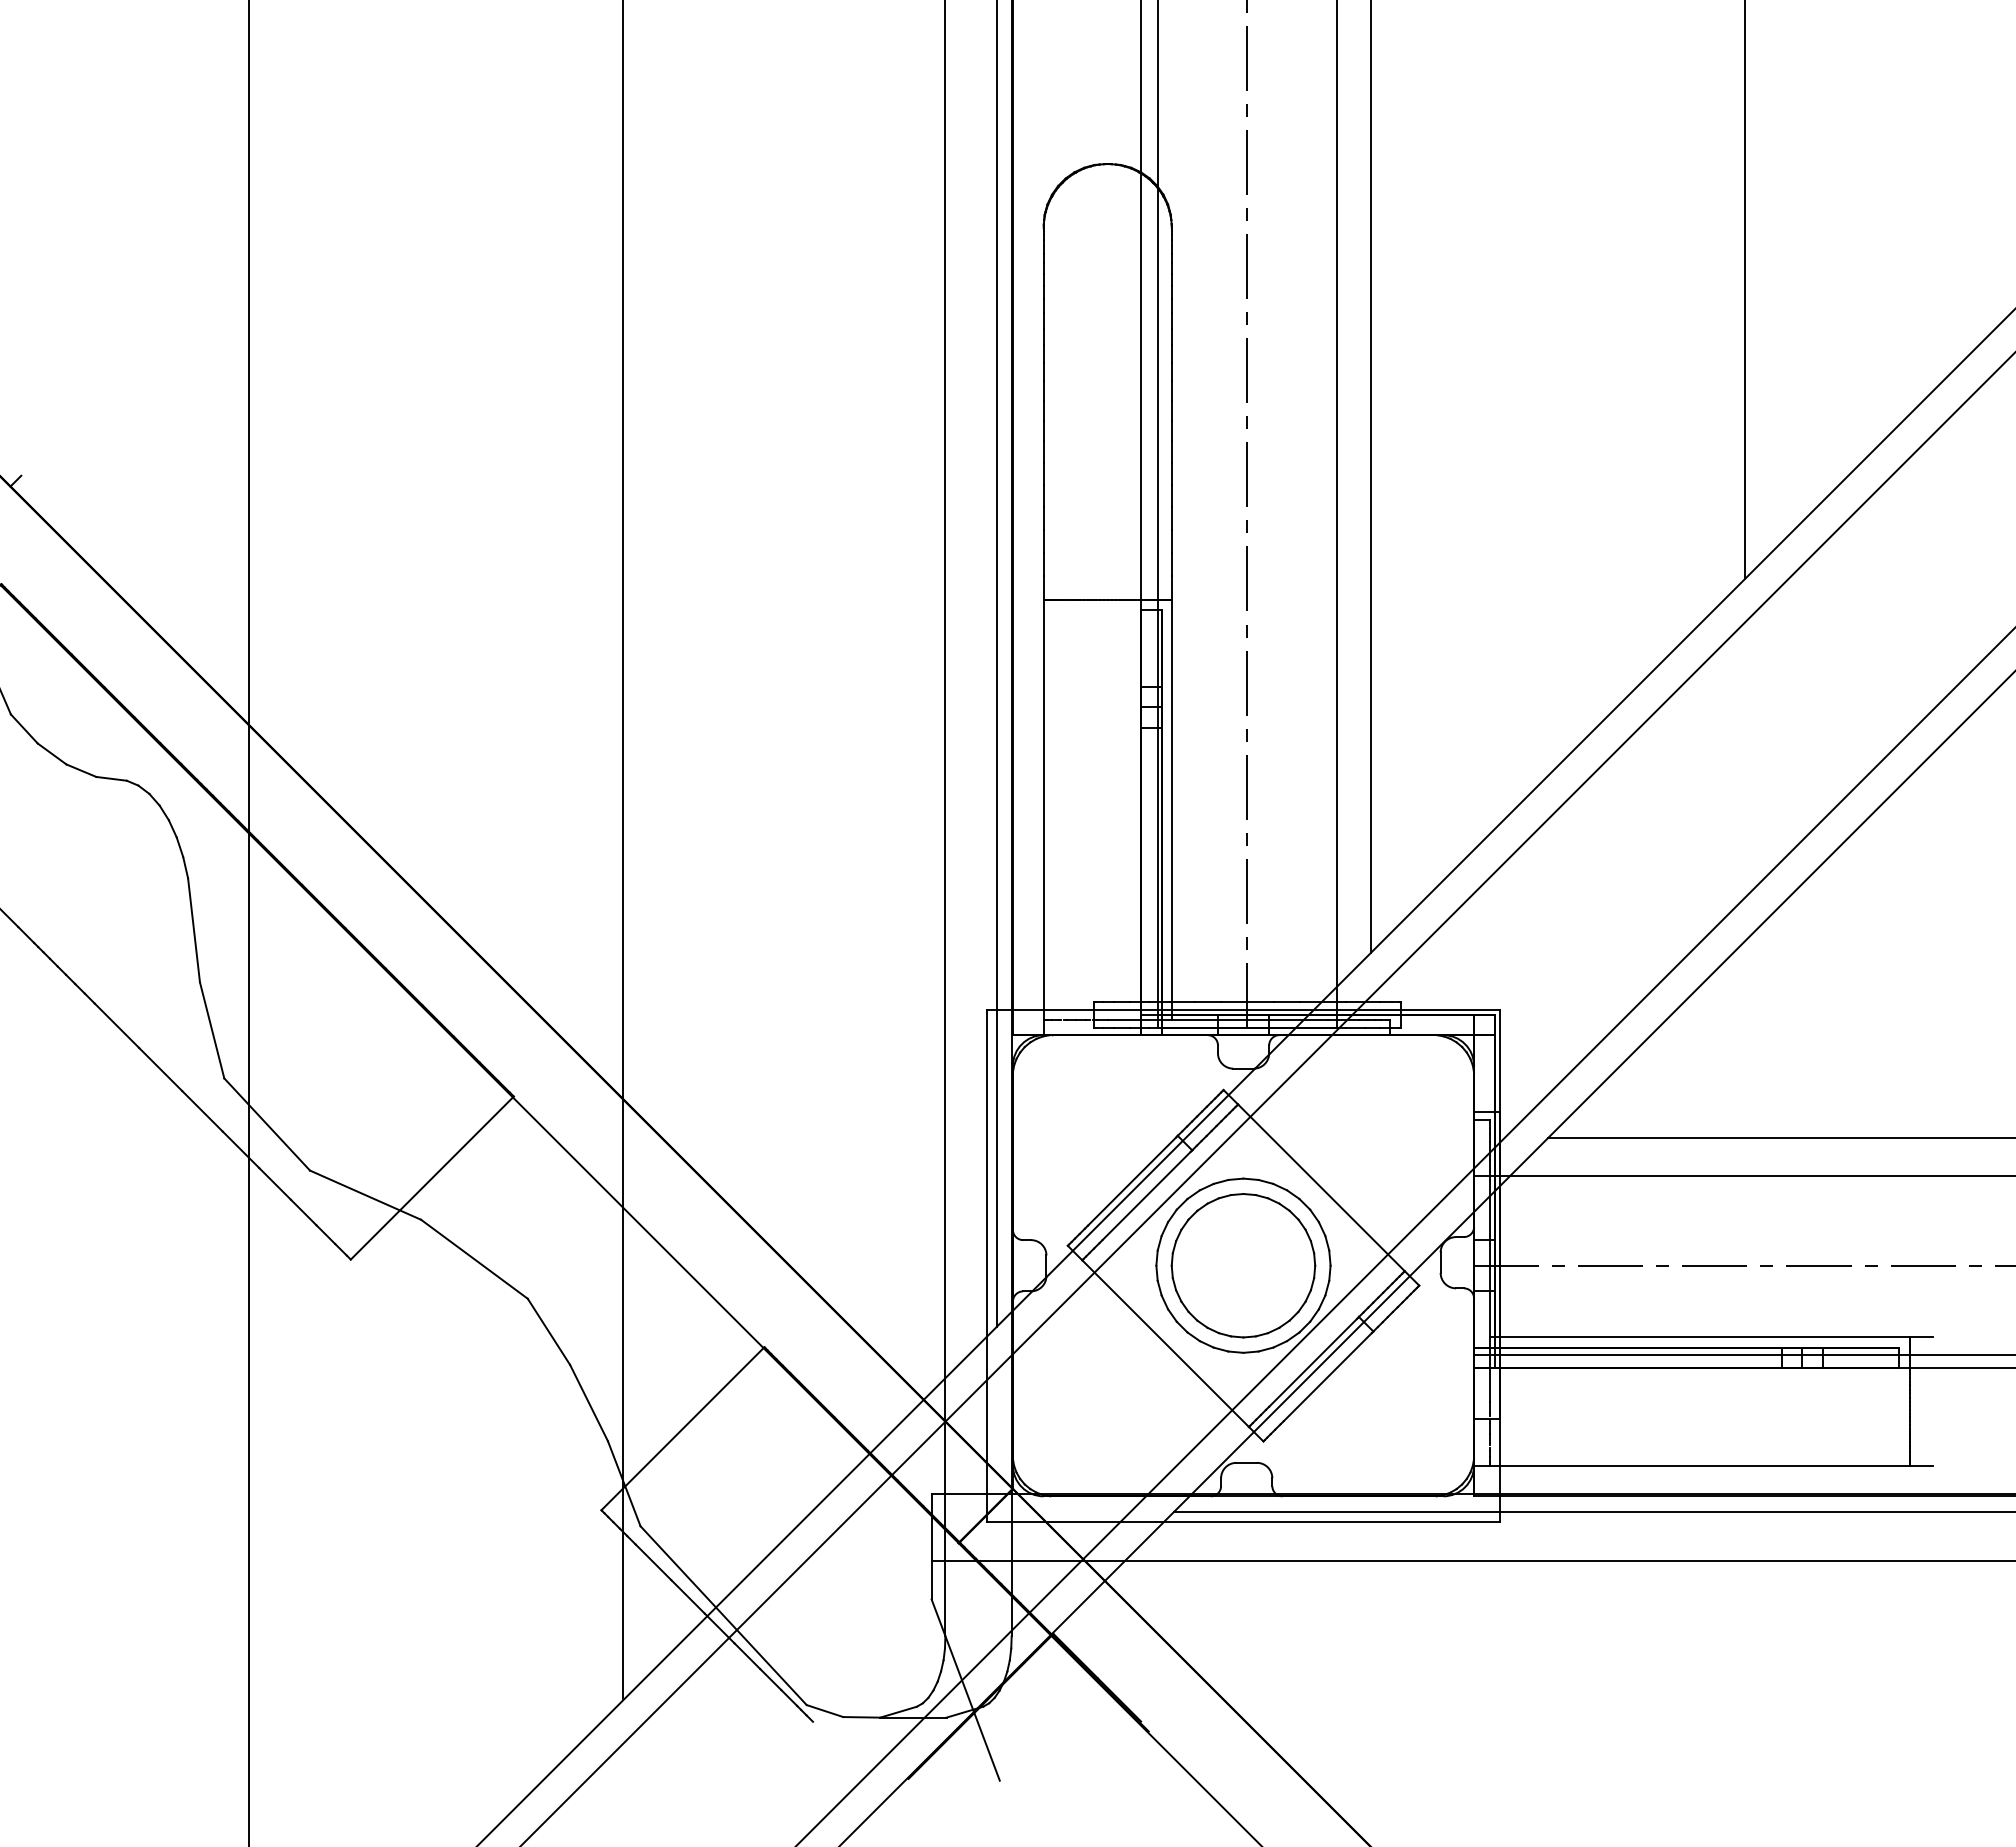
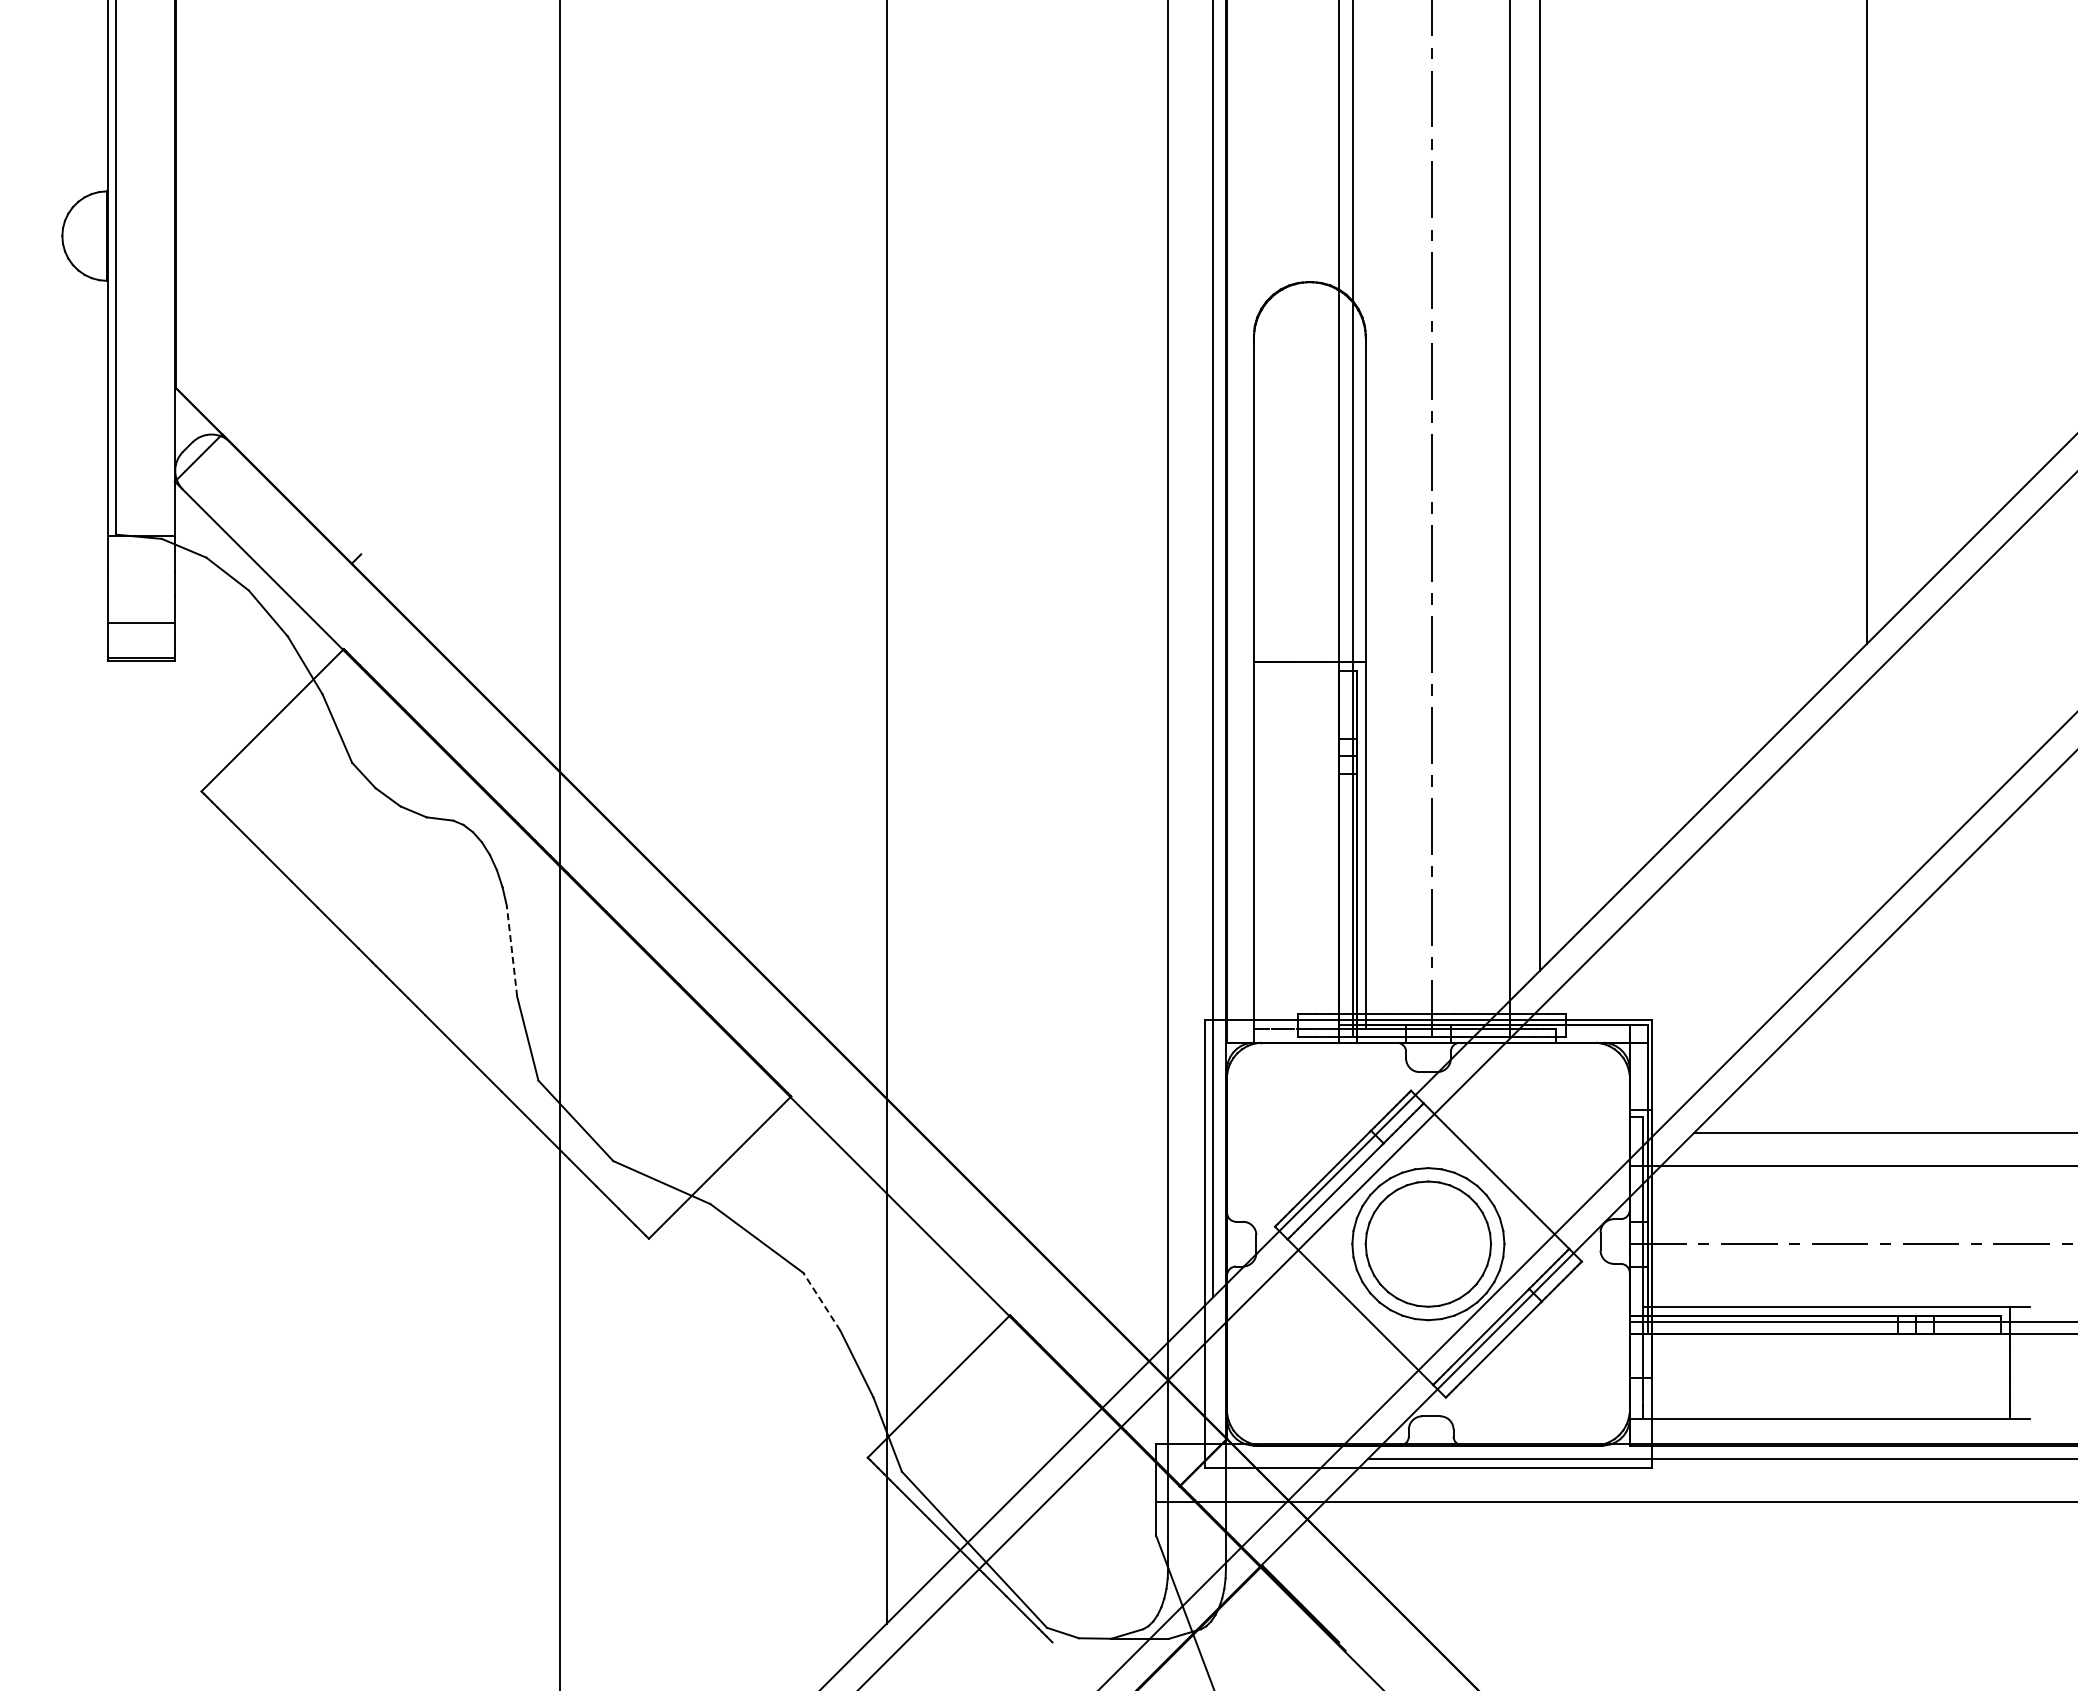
line: (194, 930) -> (512, 951), solid -> dashed
line: (548, 1331) -> (821, 1301), solid -> dashed

